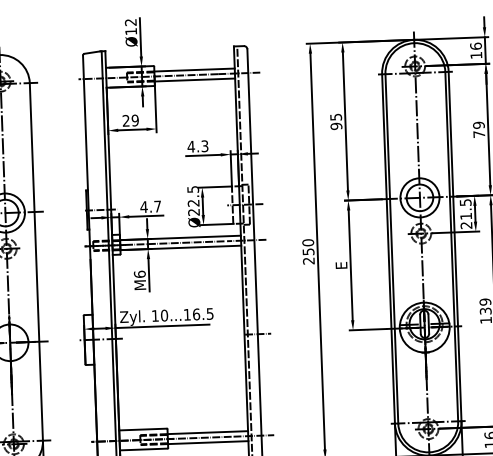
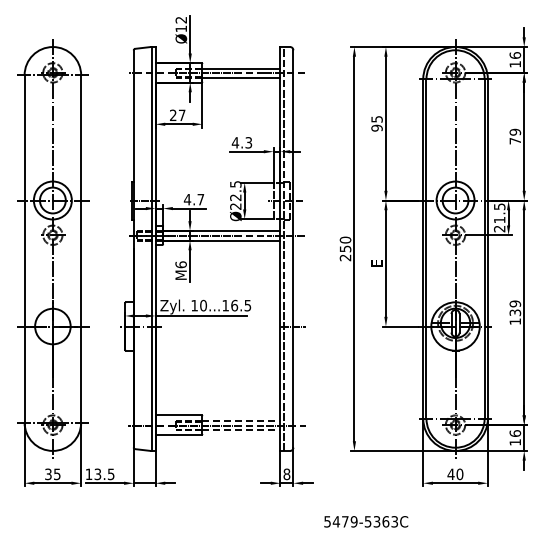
text: (134, 120) -> (181, 115), 29 -> 27
line: (207, 432) -> (241, 420), solid -> dashed
line: (208, 442) -> (241, 430), solid -> dashed

